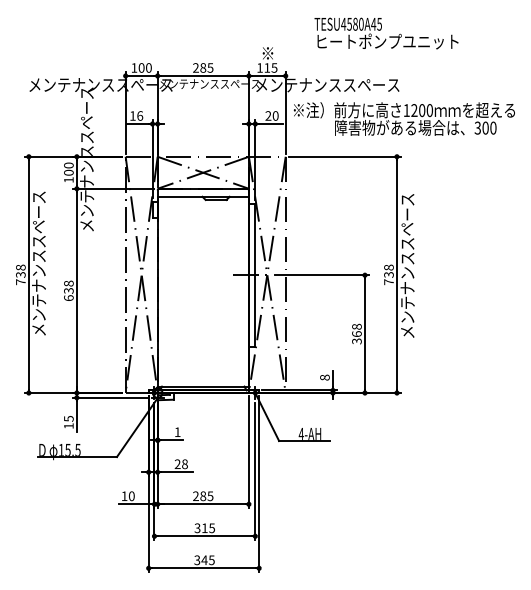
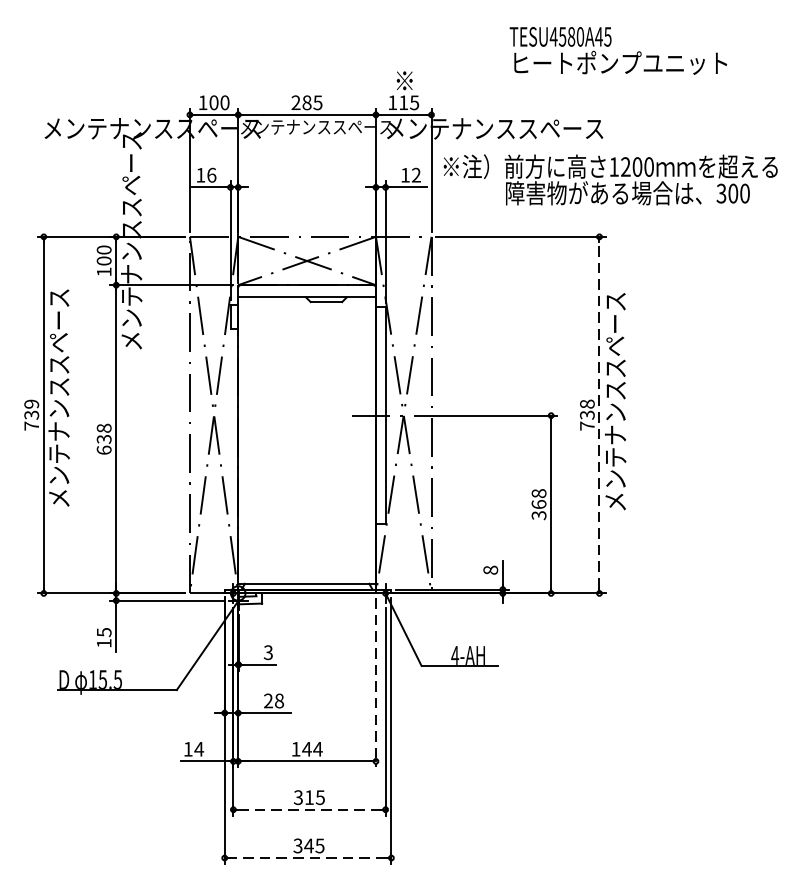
text: (386, 33) -> (618, 50), moved
text: (271, 115) -> (410, 174), 20 -> 12
text: (20, 267) -> (31, 403), 738 -> 739
line: (396, 274) -> (598, 414), solid -> dashed
text: (177, 432) -> (268, 653), 1 -> 3
line: (248, 452) -> (375, 683), solid -> dashed
text: (131, 496) -> (198, 749), 10 -> 14
text: (203, 496) -> (307, 749), 285 -> 144
line: (205, 536) -> (310, 810), solid -> dashed
line: (203, 568) -> (307, 858), solid -> dashed

